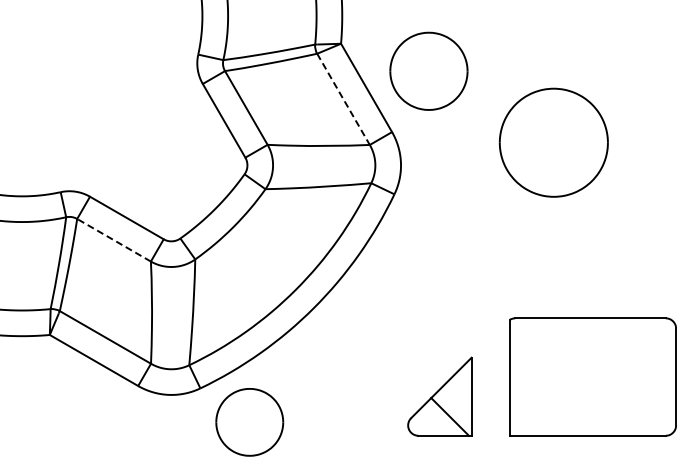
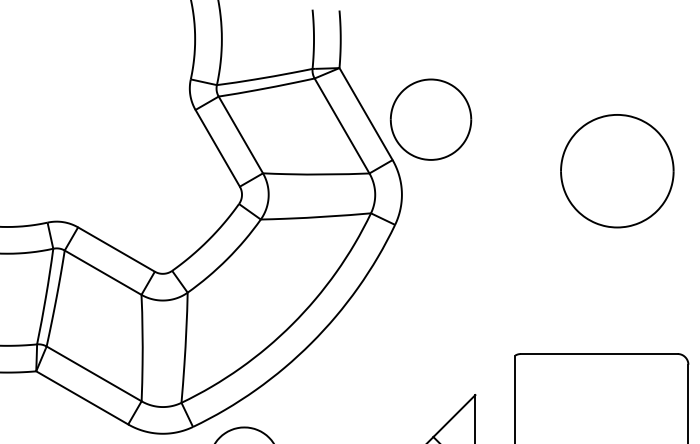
part: (428, 70) -> (430, 118), moved
line: (343, 99) -> (342, 126), dashed -> solid
part: (553, 142) -> (616, 170), moved
line: (114, 240) -> (103, 272), dashed -> solid

